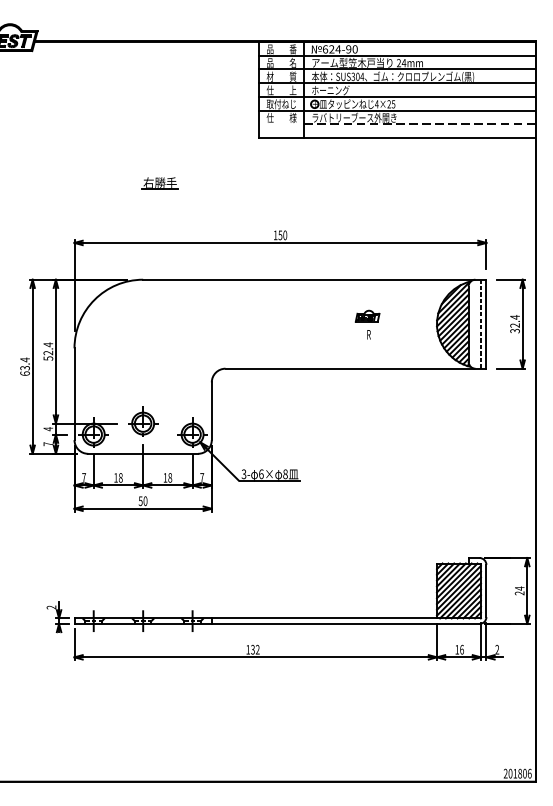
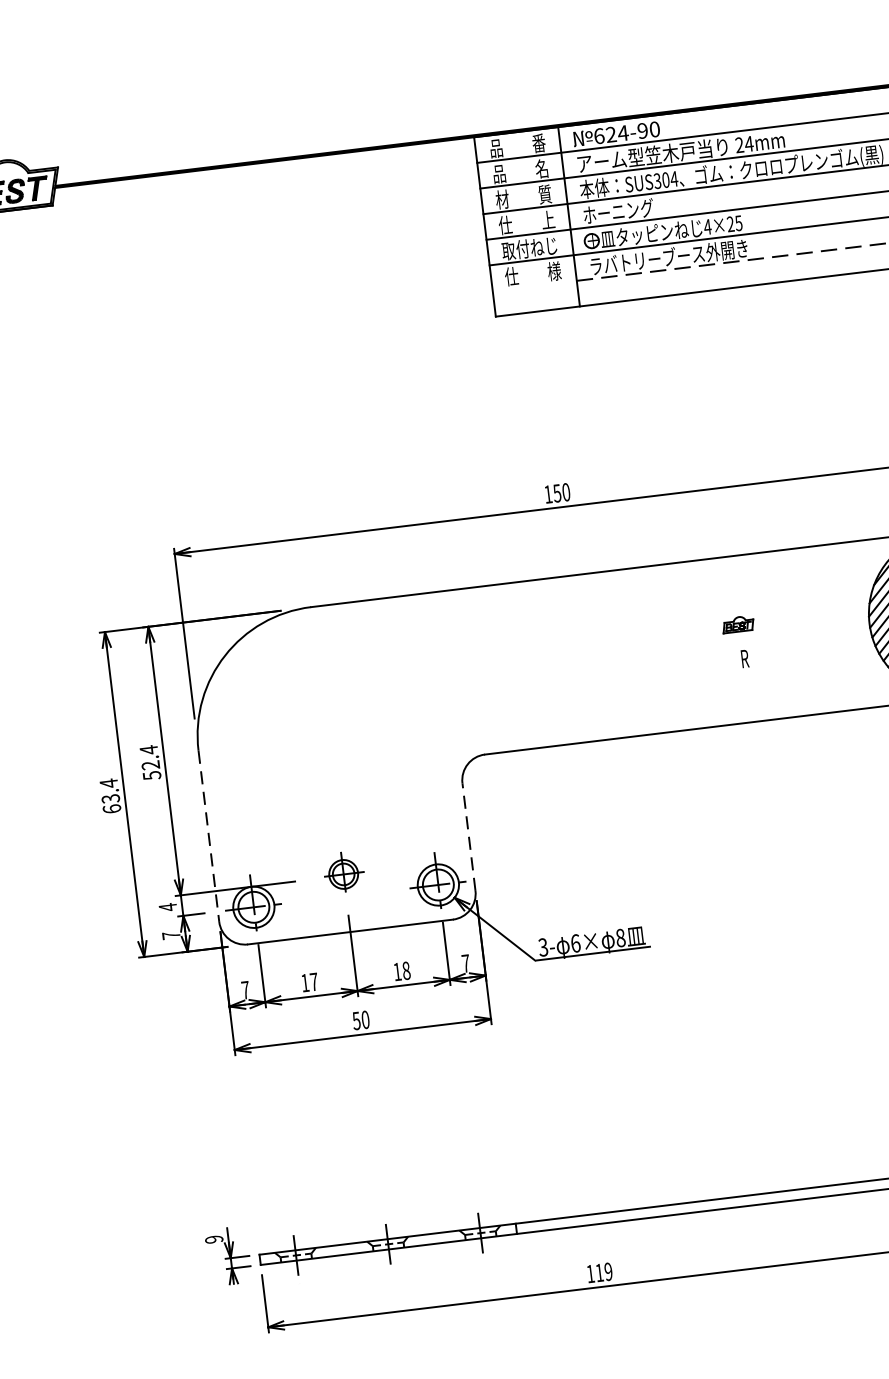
part: (159, 183) -> (319, 423), removed
part: (367, 315) -> (737, 623), size x0.7
line: (74, 394) -> (208, 836), solid -> dashed
line: (211, 411) -> (468, 837), solid -> dashed
part: (143, 421) -> (343, 871), size x0.7
text: (120, 477) -> (313, 981), 18 -> 17
text: (51, 607) -> (214, 1239), 2 -> 9
text: (255, 649) -> (604, 1271), 132 -> 119

